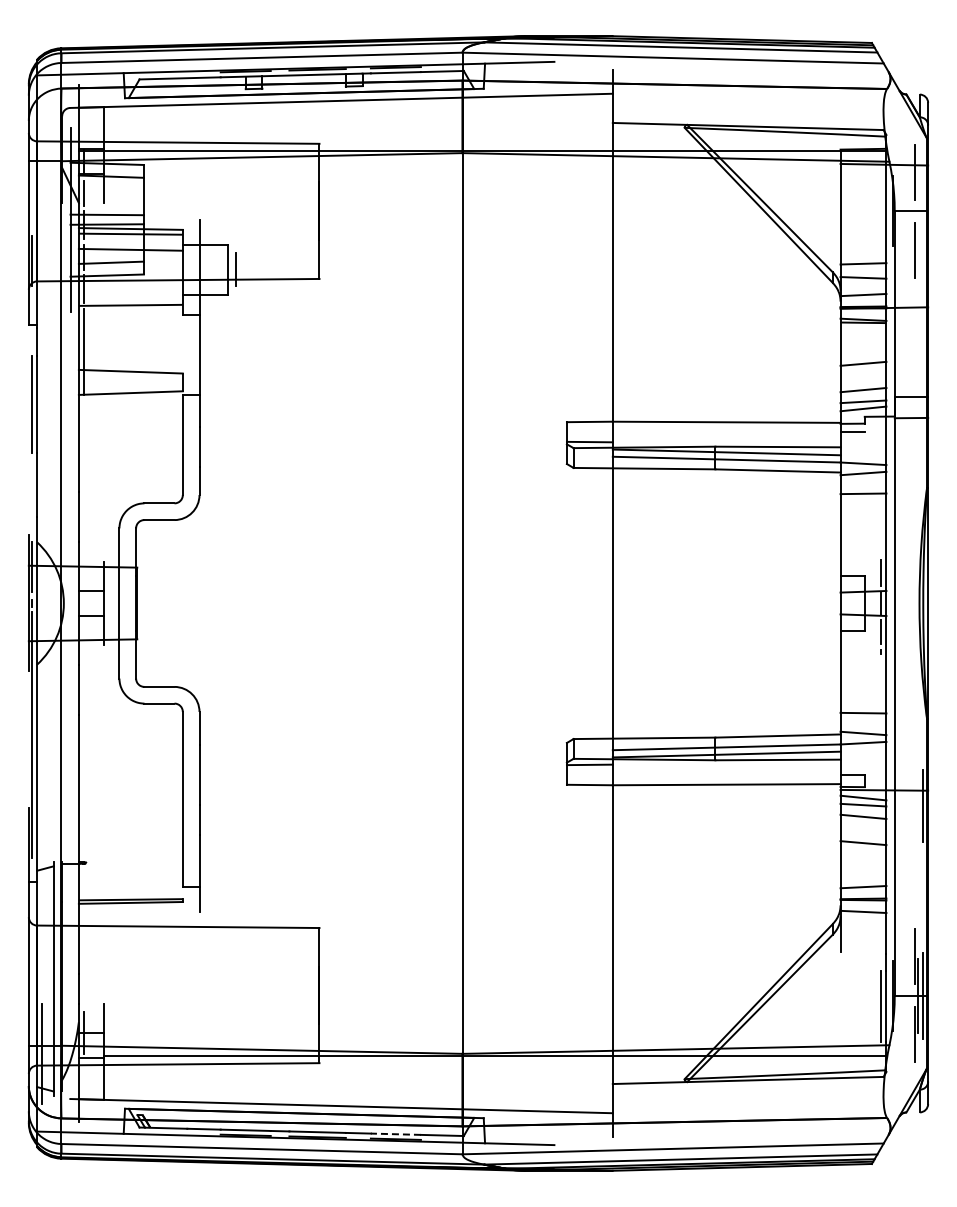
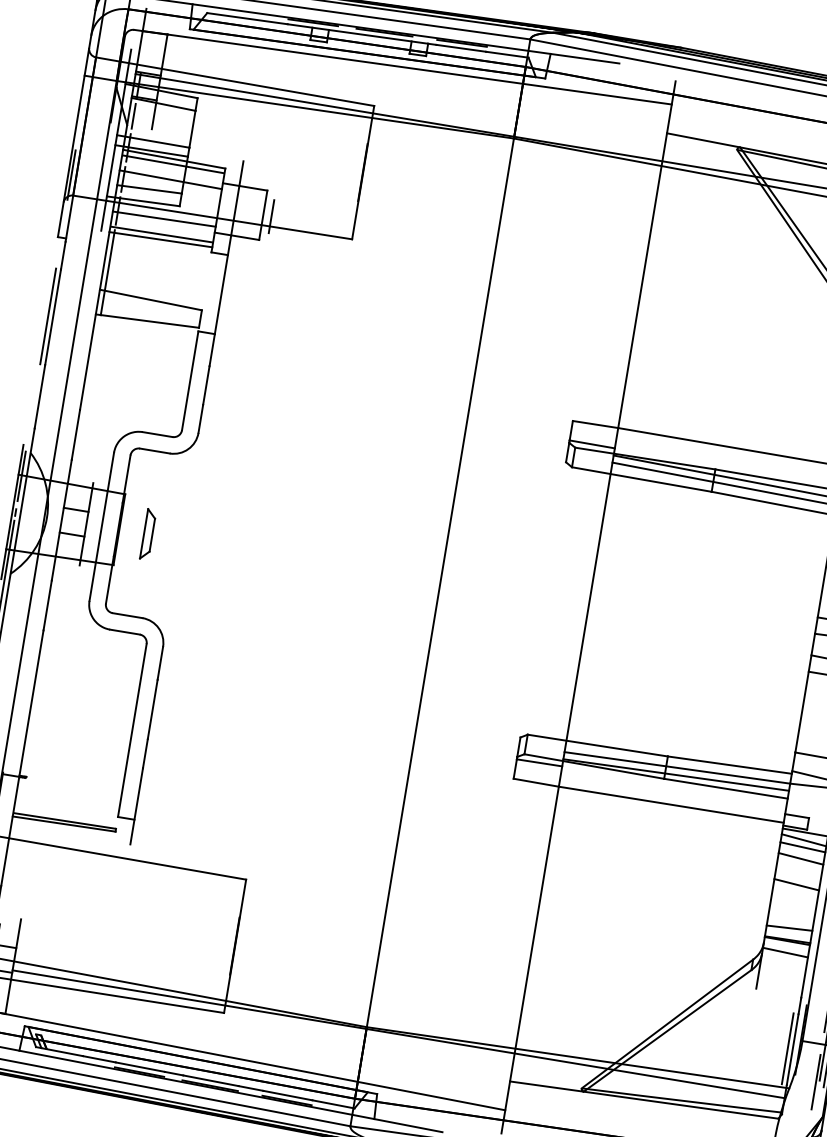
line: (130, 289) -> (163, 218), added
line: (130, 310) -> (160, 239), added
part: (166, 603) -> (148, 534), added
line: (395, 1134) -> (287, 1095), dashed -> solid

